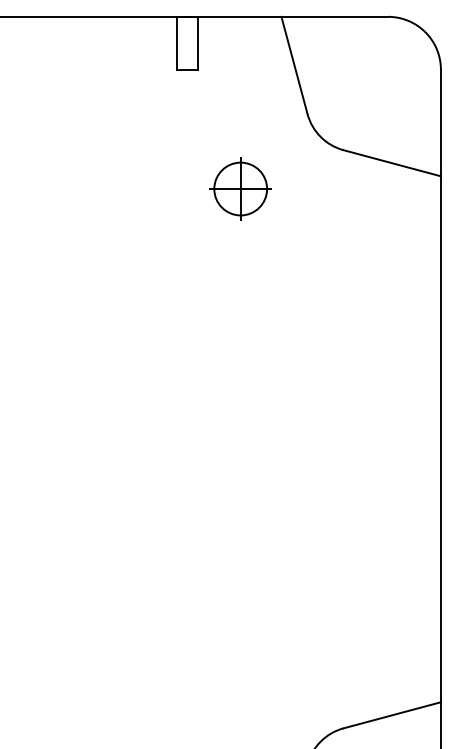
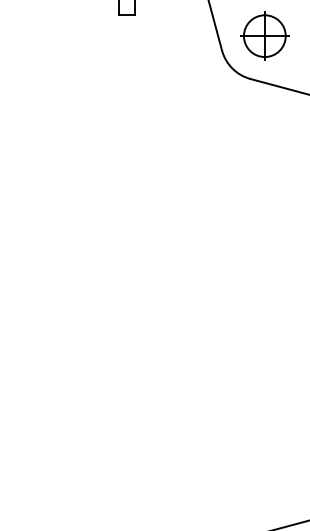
part: (240, 188) -> (264, 35), moved

